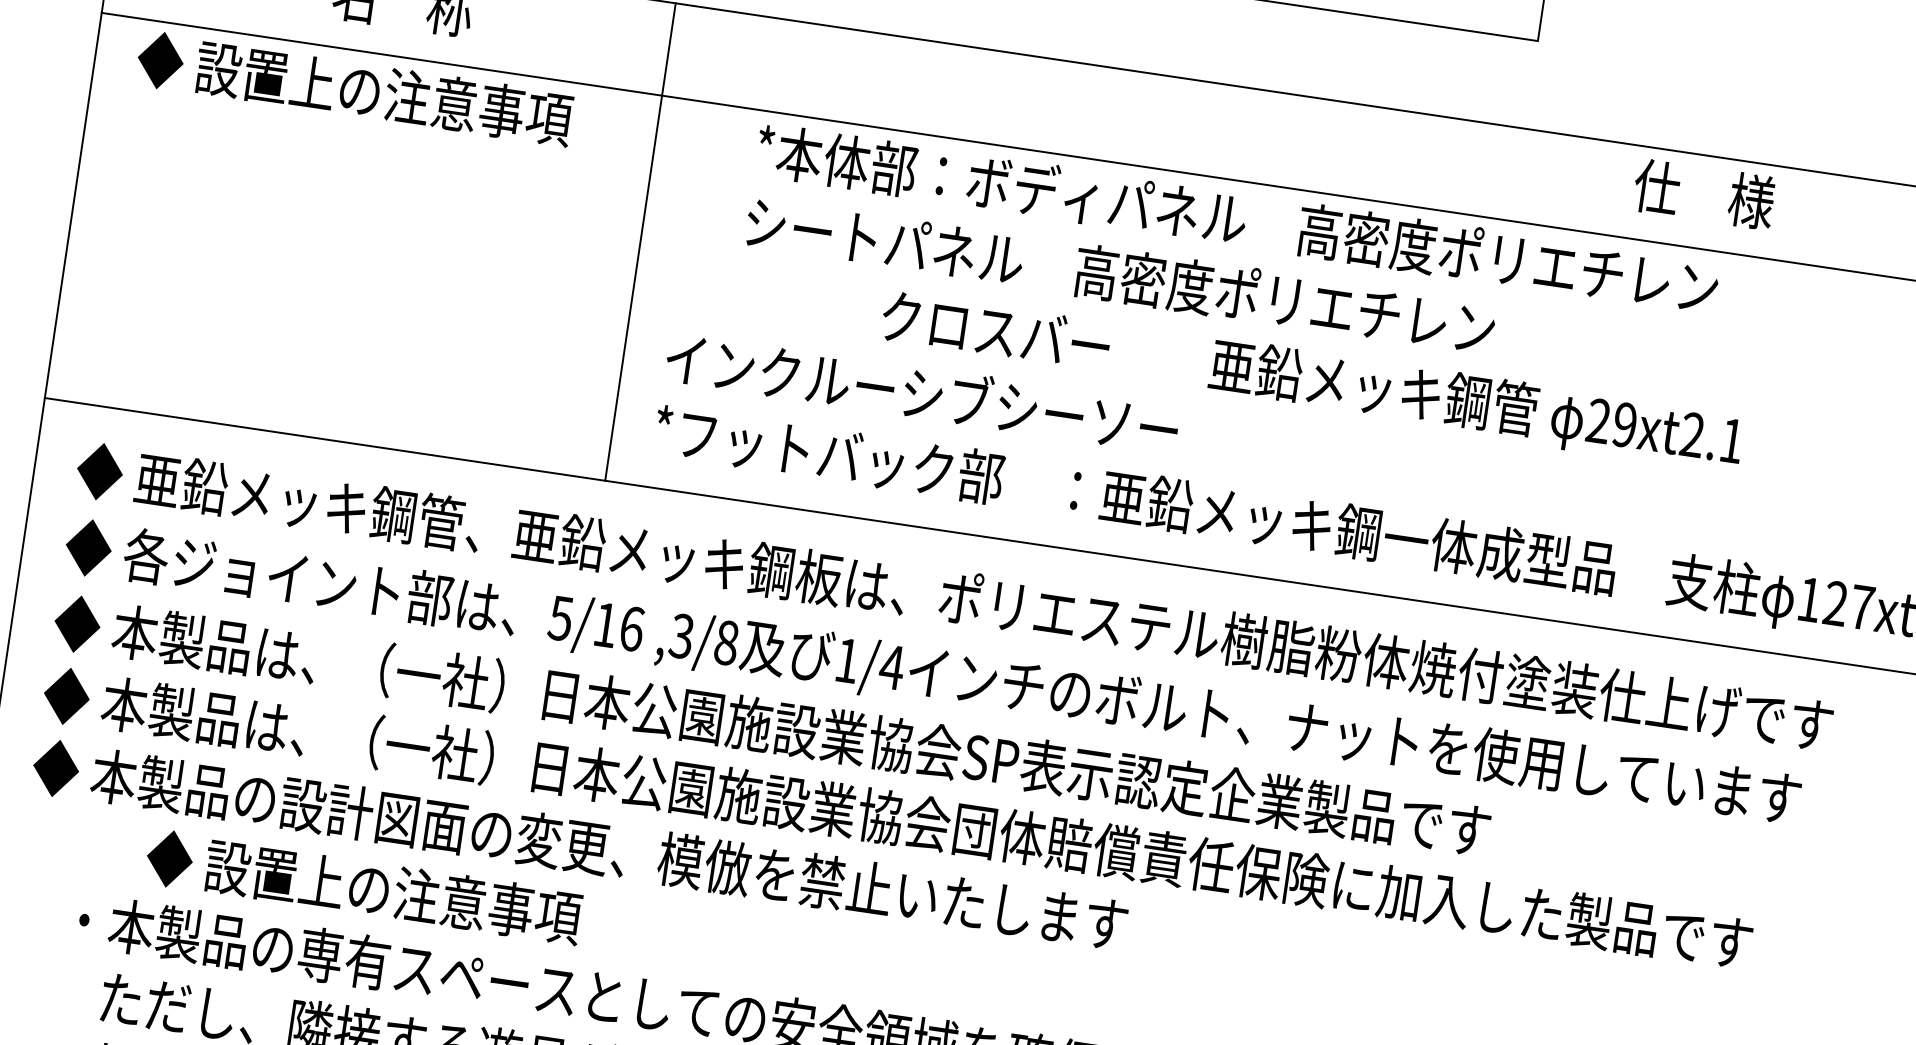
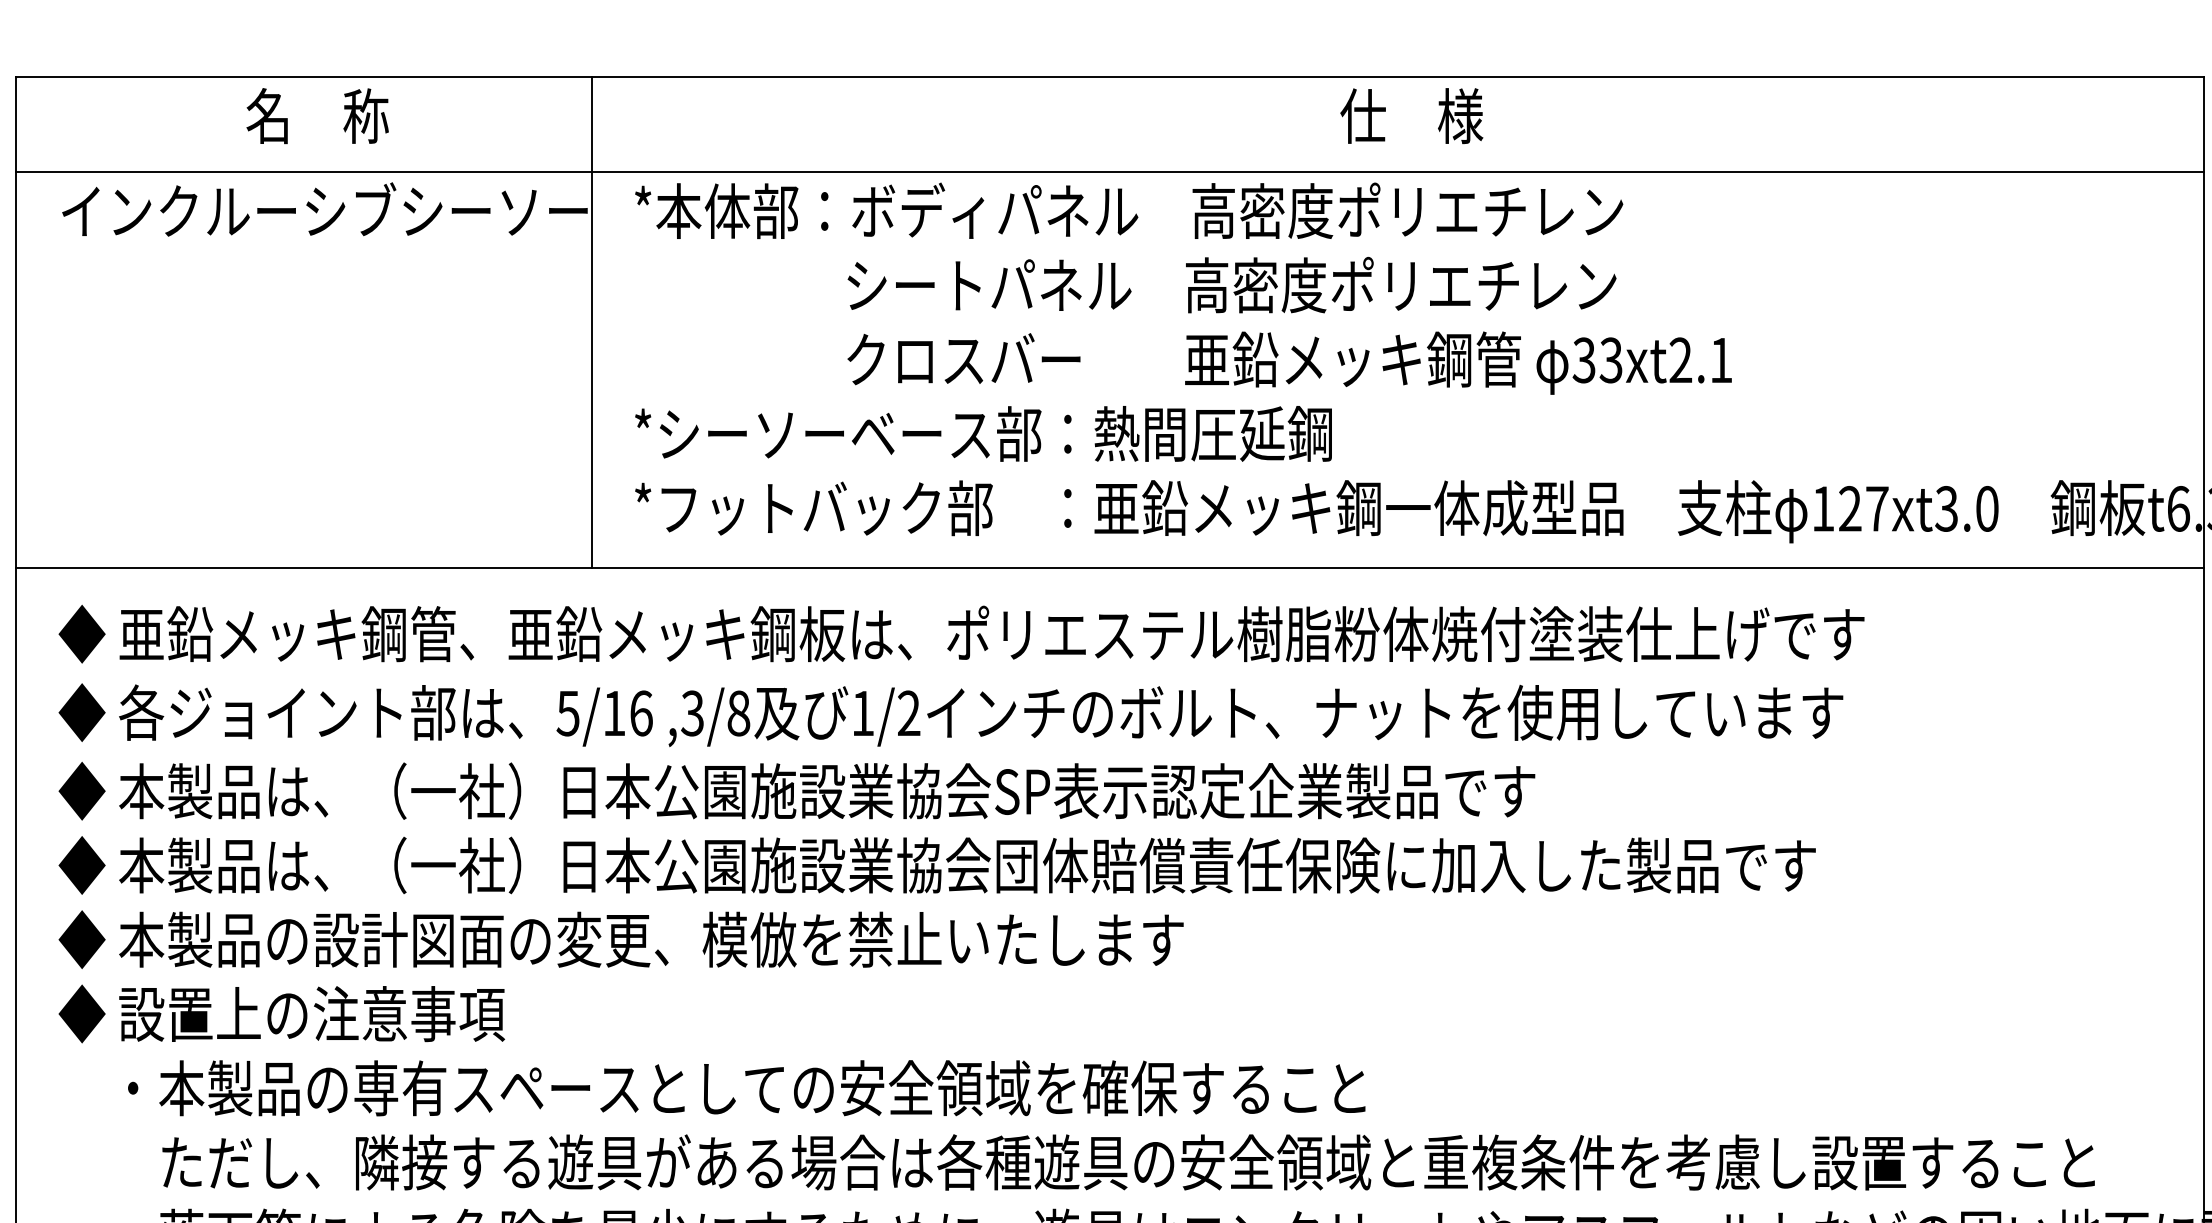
text: (394, 94) -> (322, 210), ◆ 設置上の注意事項 -> インクルーシブシーソー
text: (1703, 194) -> (1411, 116), moved
text: (1237, 219) -> (1129, 210), moved
text: (1120, 275) -> (1231, 284), moved
text: (1004, 406) -> (983, 433), インクルーシブシーソー -> *シーソーベース部：熱間圧延鋼
text: (1611, 423) -> (1597, 360), 29xt2.1 -> 33xt2.1
text: (891, 666) -> (908, 712), 1/4 -> 1/2
text: (363, 887) -> (281, 1013), moved

